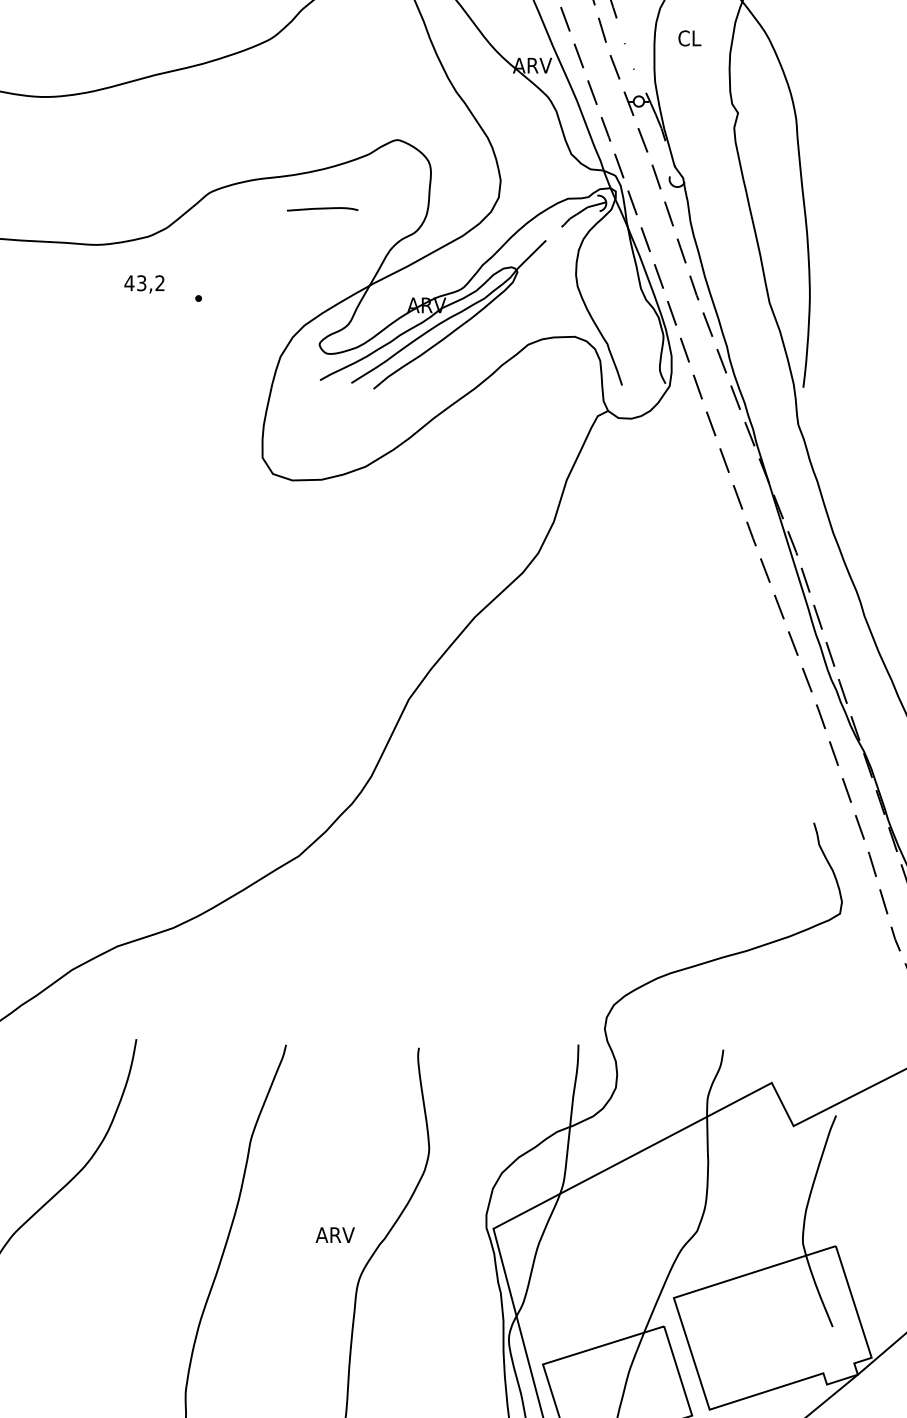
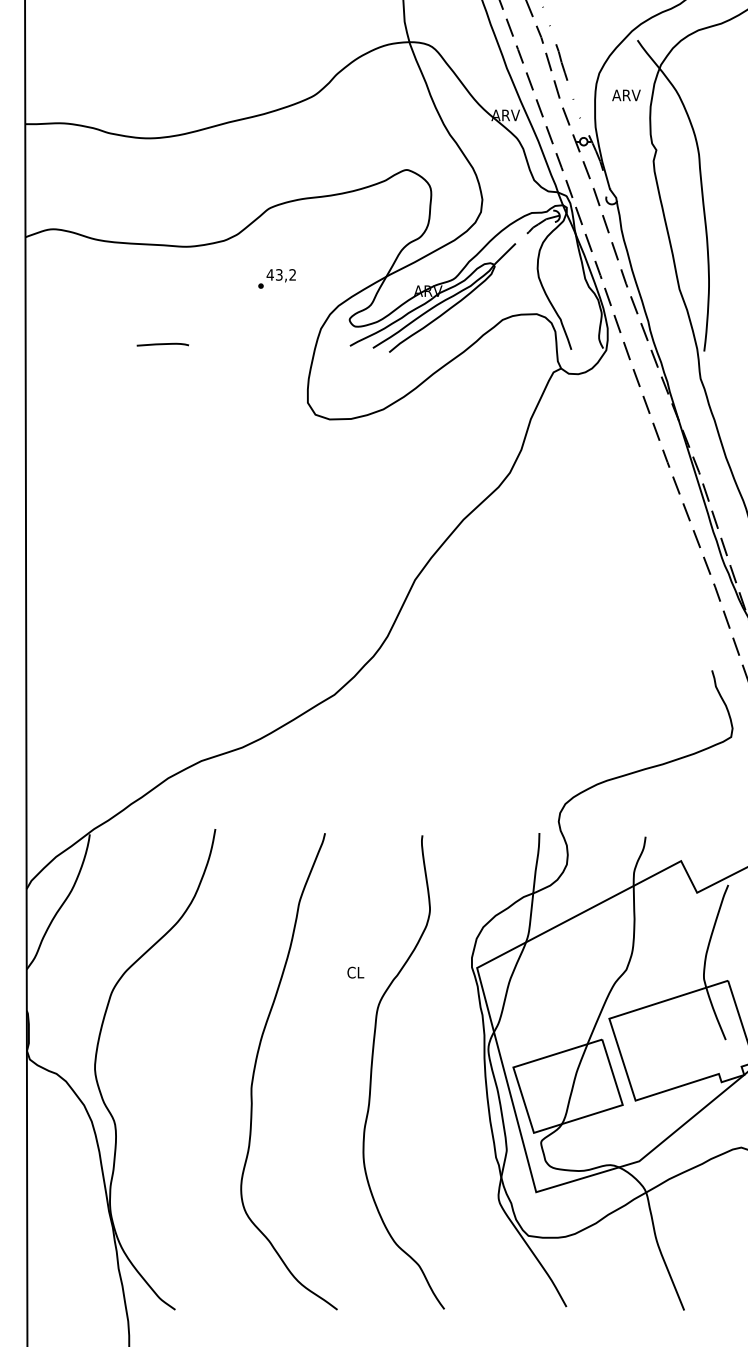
text: (697, 38) -> (626, 95), CL -> ARV
curve: (322, 209) -> (162, 344), moved
text: (143, 284) -> (280, 275), moved
text: (335, 1234) -> (361, 972), ARV -> CL

